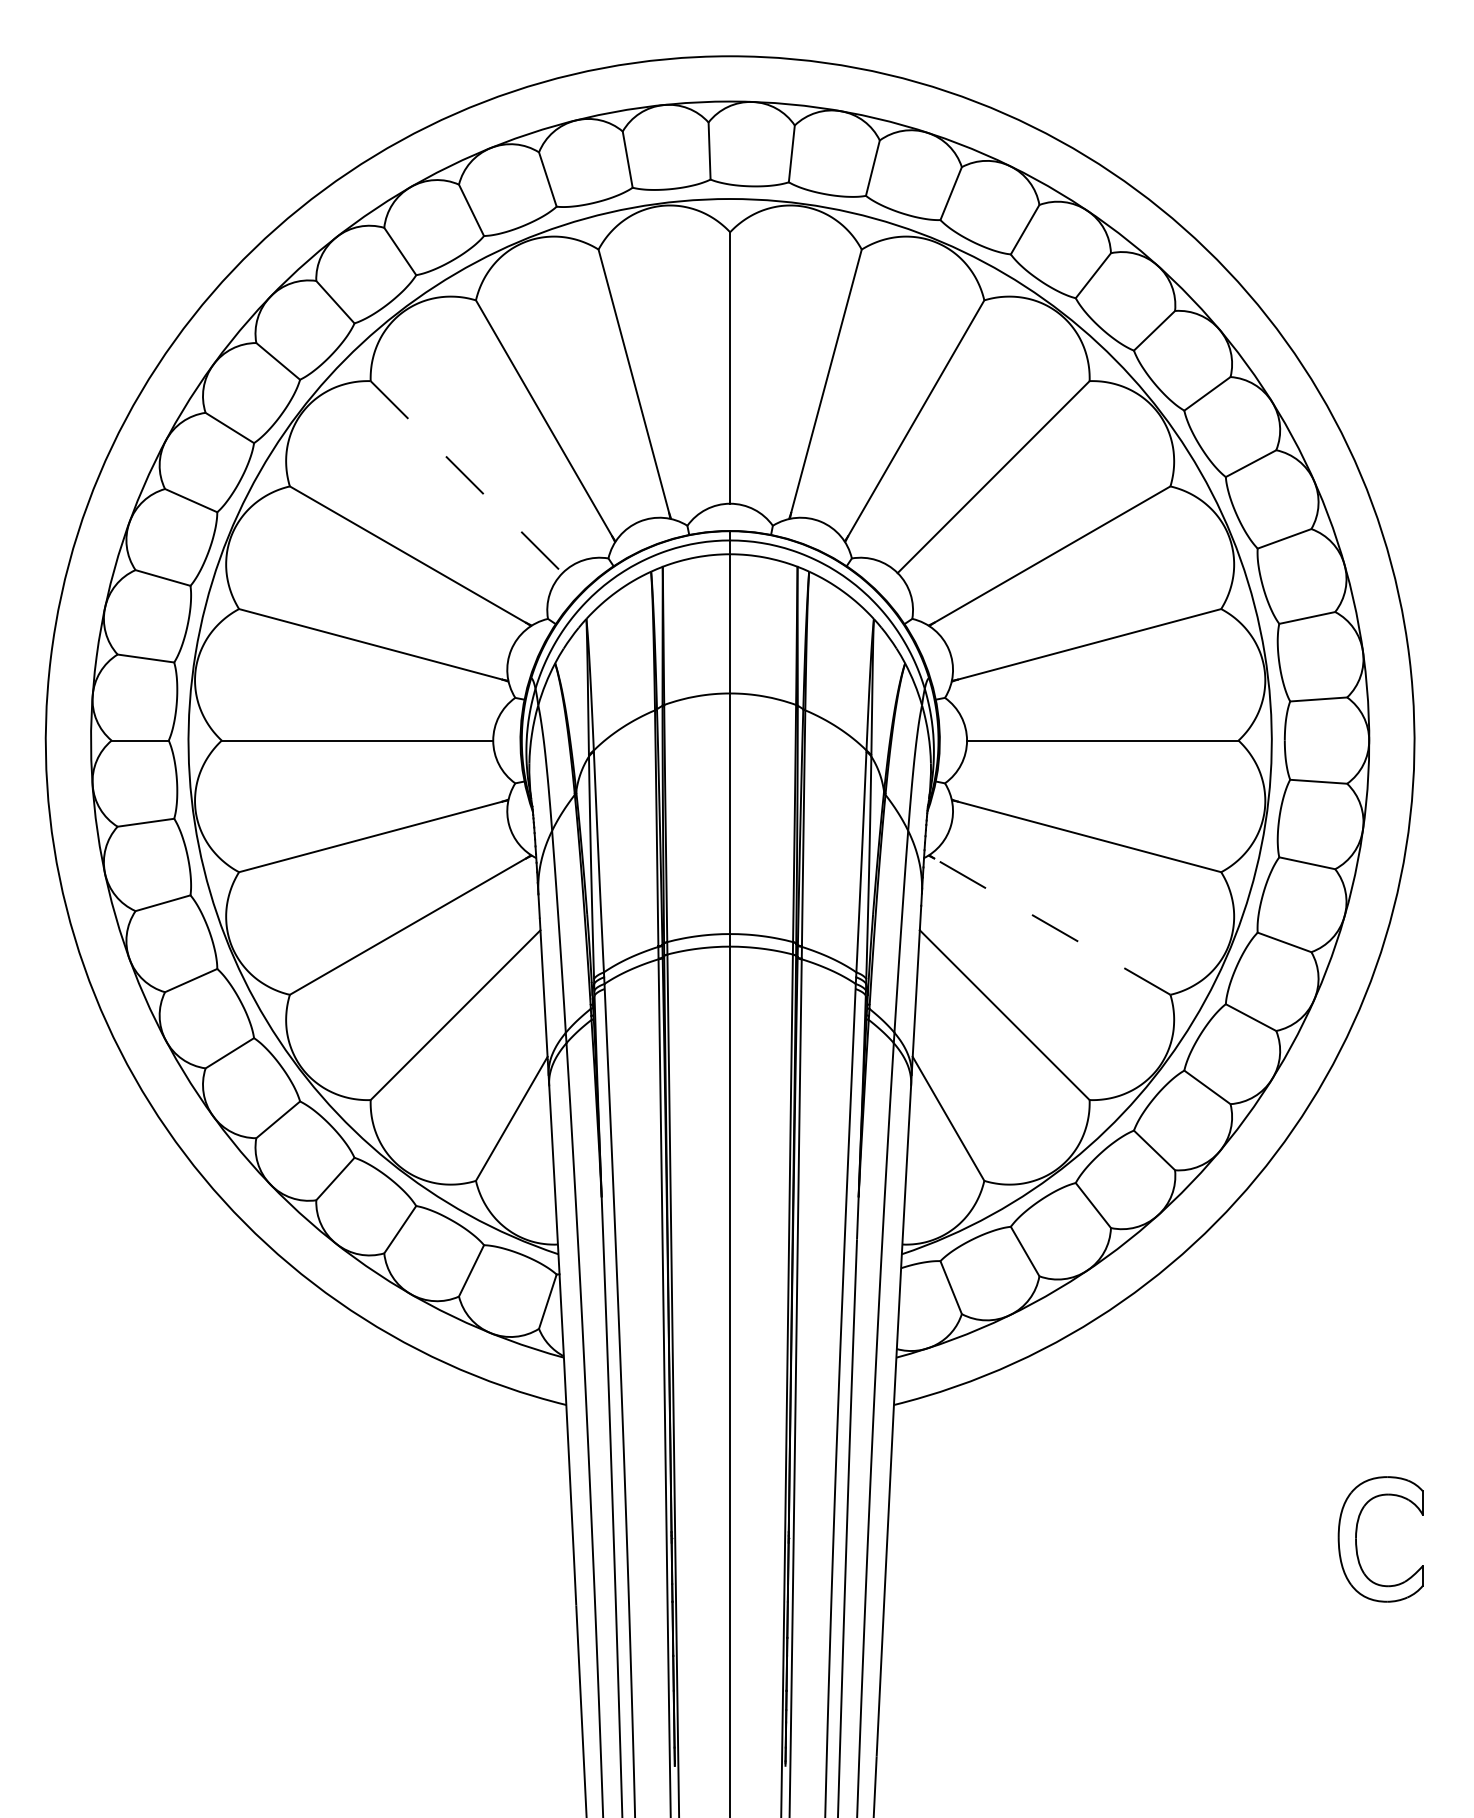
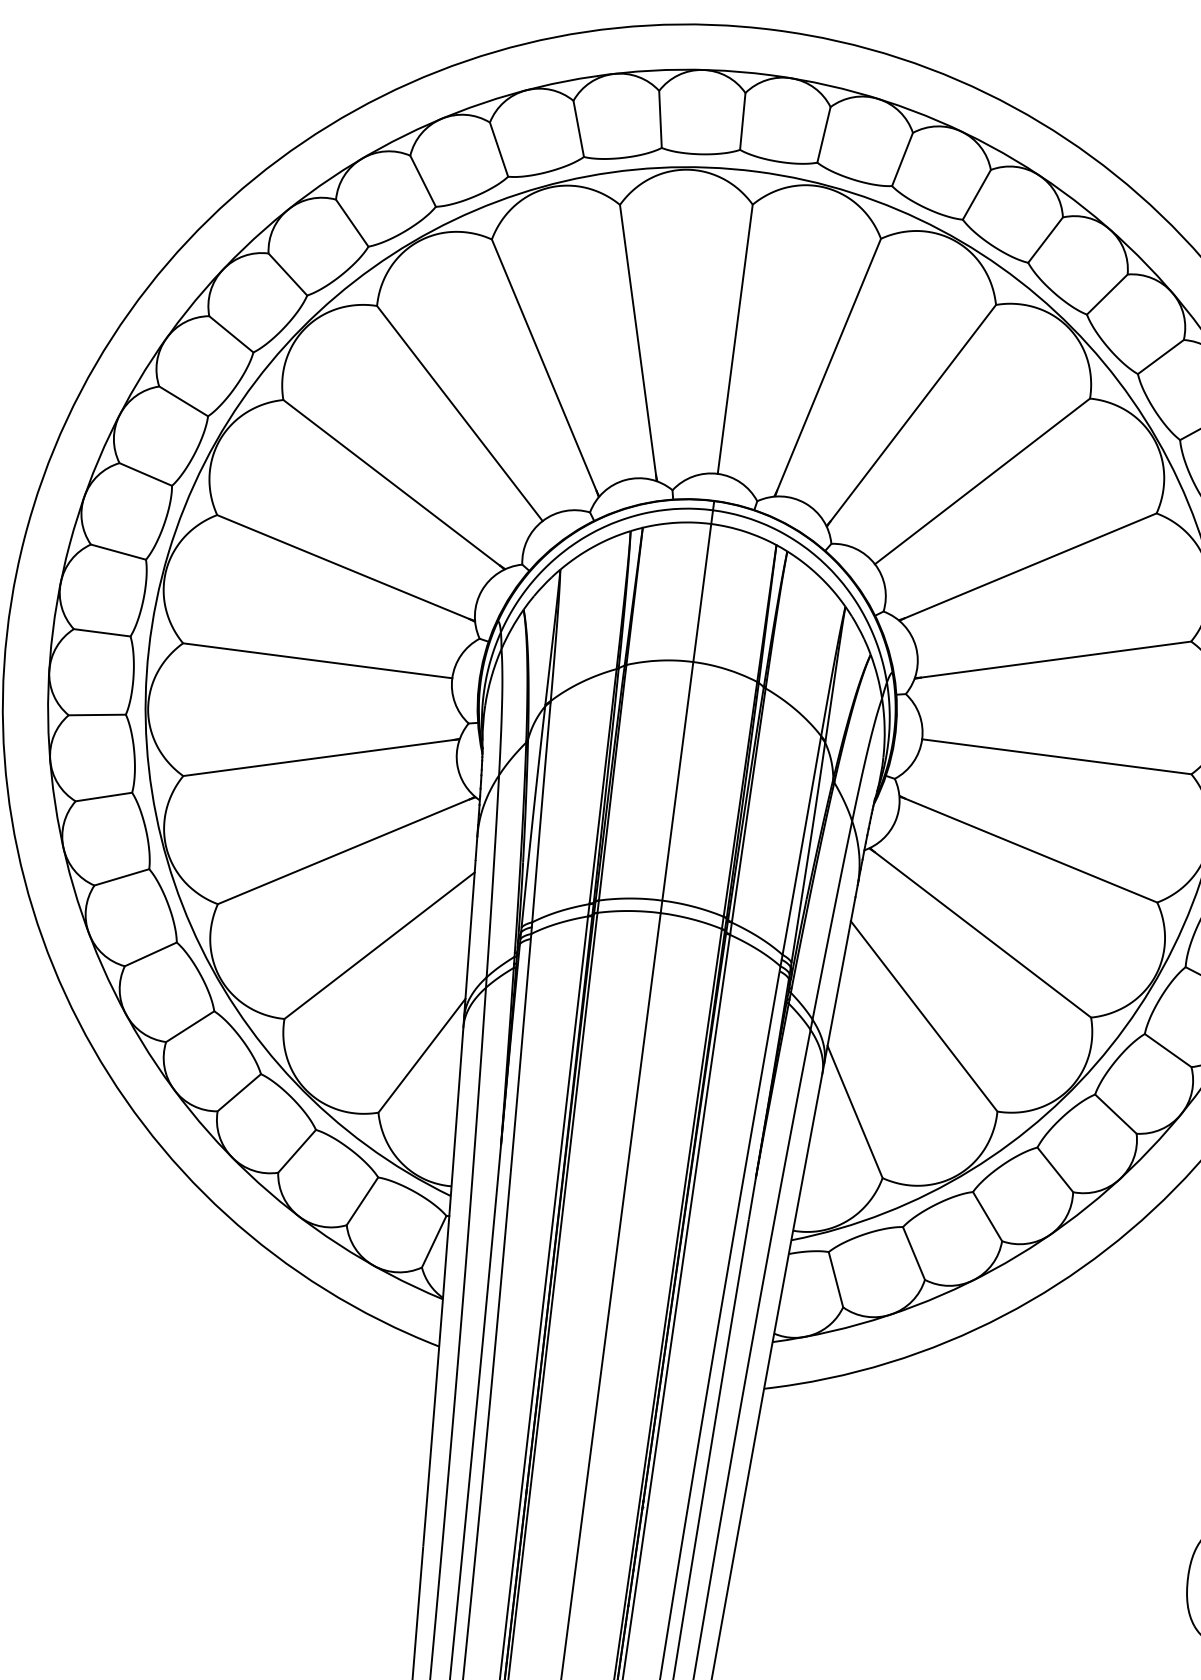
line: (466, 477) -> (459, 413), dashed -> solid
line: (1052, 926) -> (982, 934), dashed -> solid

